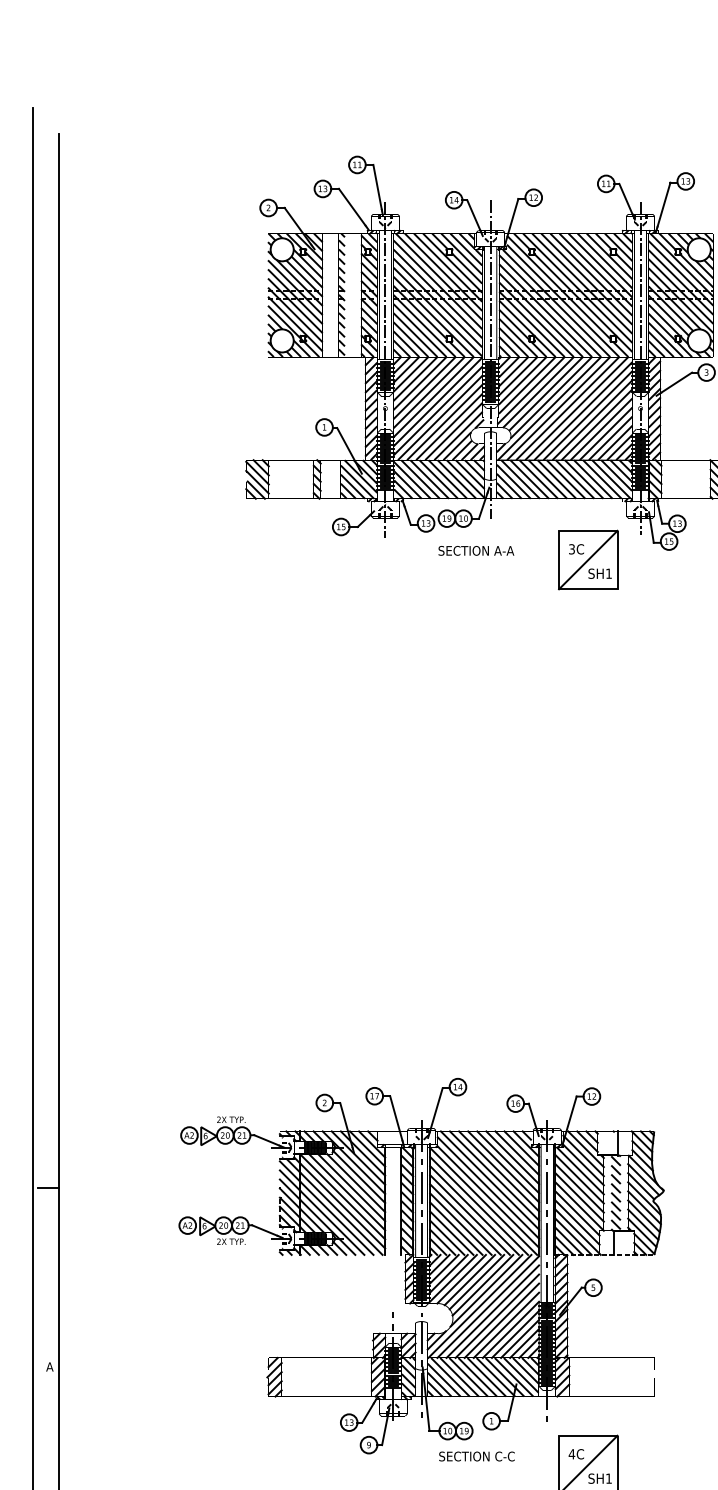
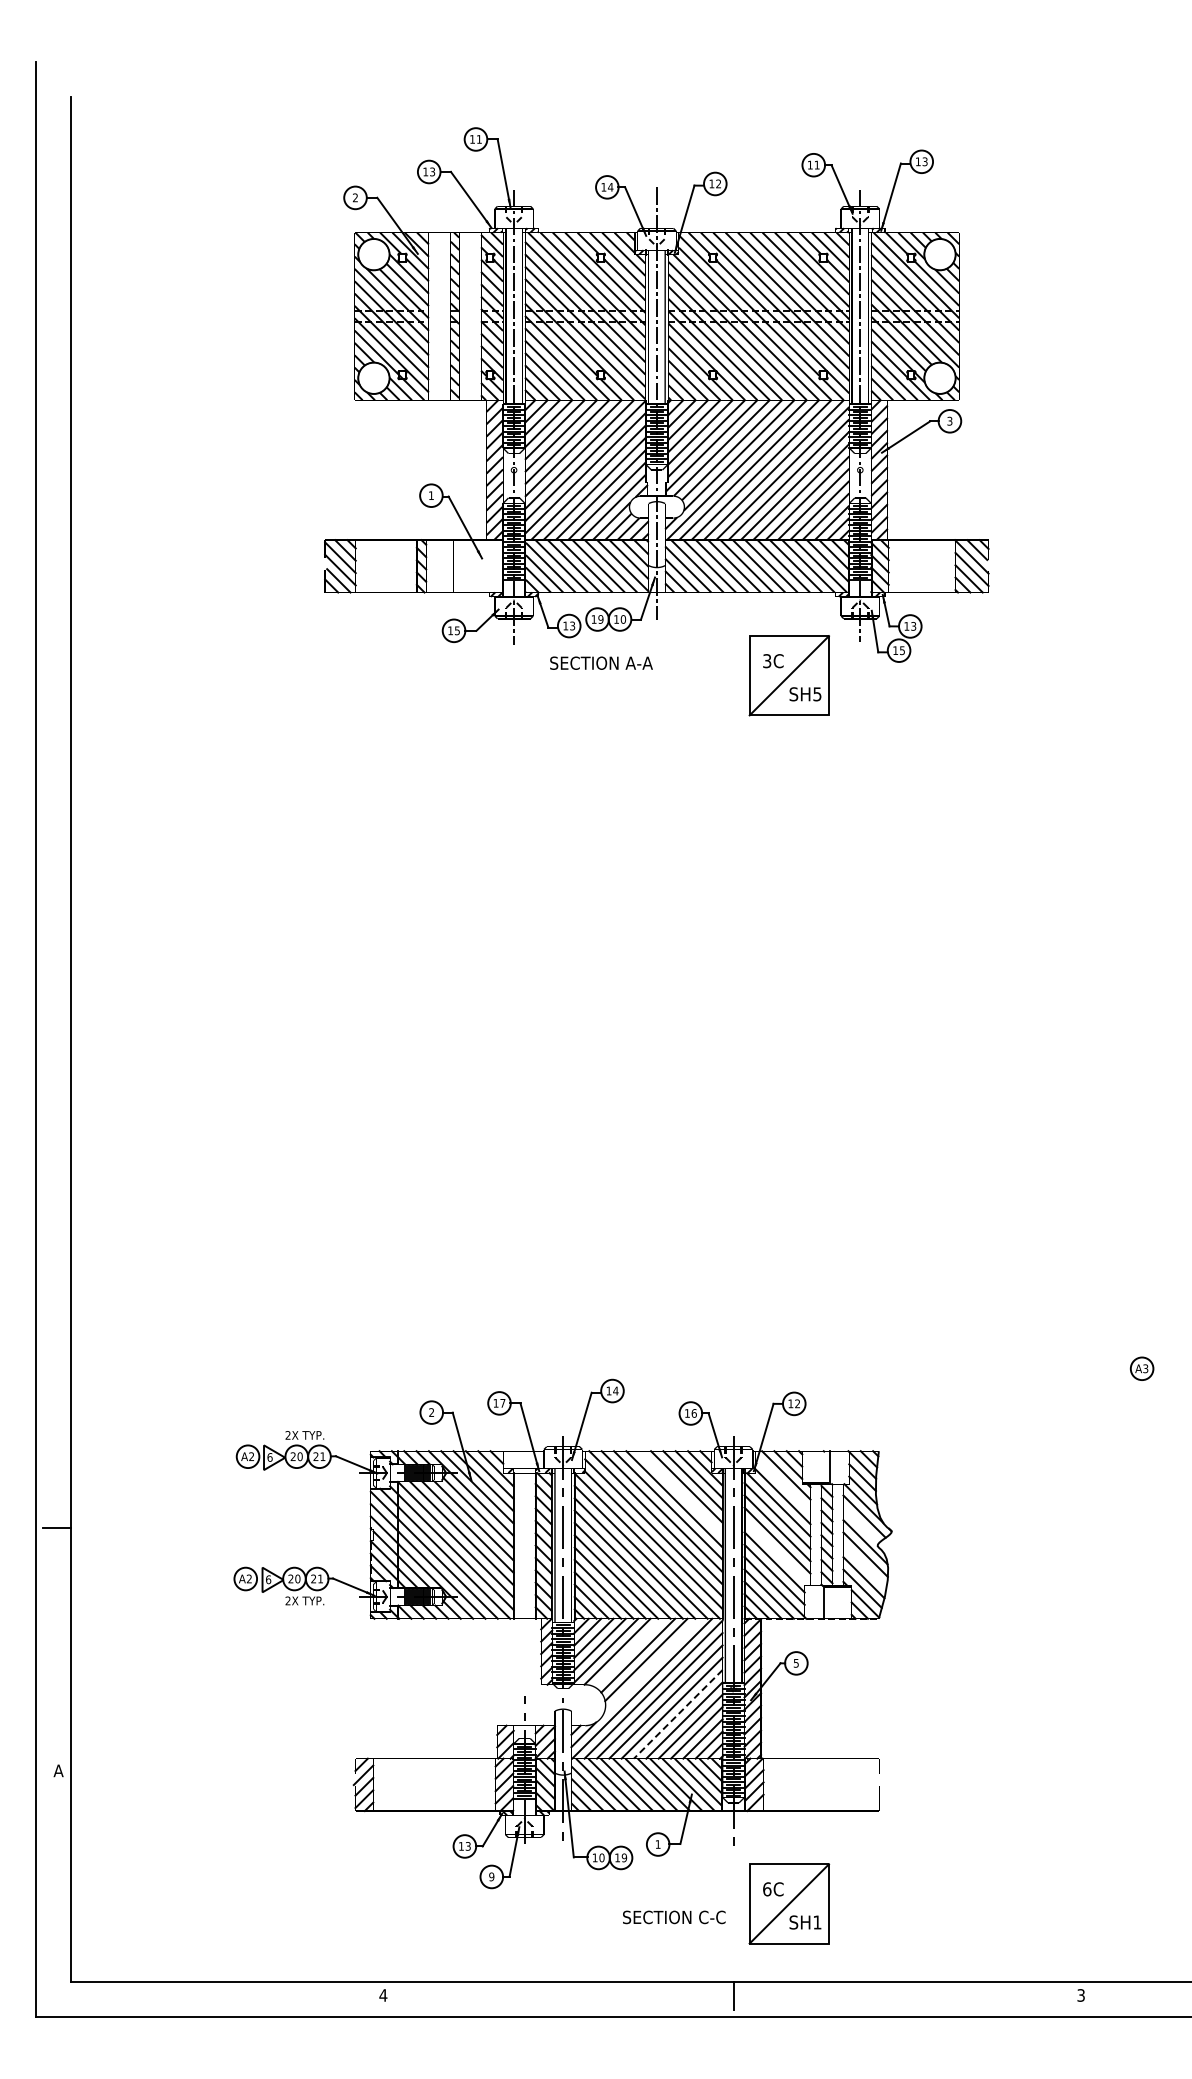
hatch: (359, 479) -> (478, 566), removed
text: (476, 550) -> (601, 662), moved
text: (609, 573) -> (817, 694), SH1 -> SH5
line: (583, 1155) -> (782, 1483), removed
line: (508, 1162) -> (680, 1493), removed
line: (640, 1186) -> (860, 1525), removed
line: (579, 1206) -> (777, 1552), removed
line: (643, 1215) -> (864, 1565), removed
line: (469, 1279) -> (628, 1652), removed
line: (485, 1290) -> (650, 1667), removed
line: (506, 1325) -> (678, 1714), solid -> dashed
text: (571, 1454) -> (766, 1889), 4C -> 6C
text: (477, 1456) -> (674, 1917), moved

